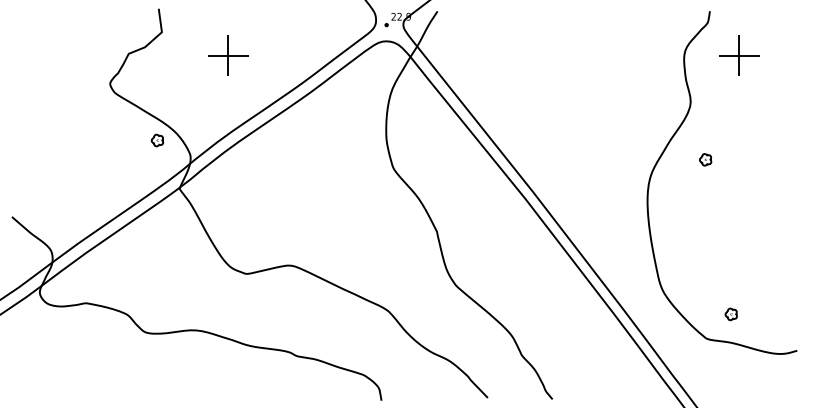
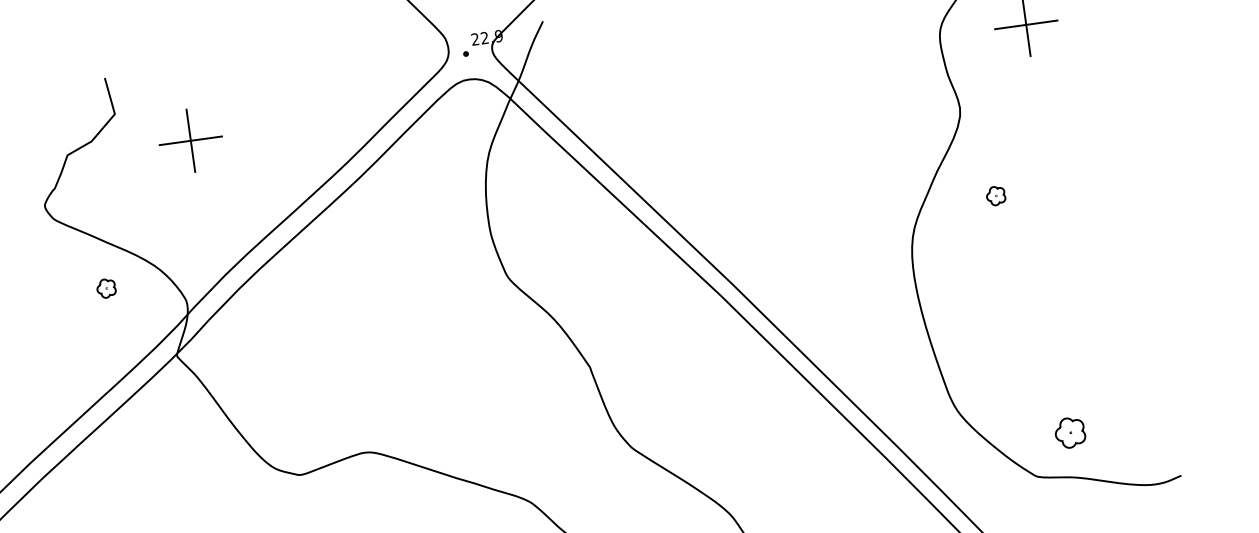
part: (228, 55) -> (191, 140), moved
part: (156, 140) -> (104, 288), moved
part: (730, 314) -> (1068, 433), size x1.6

